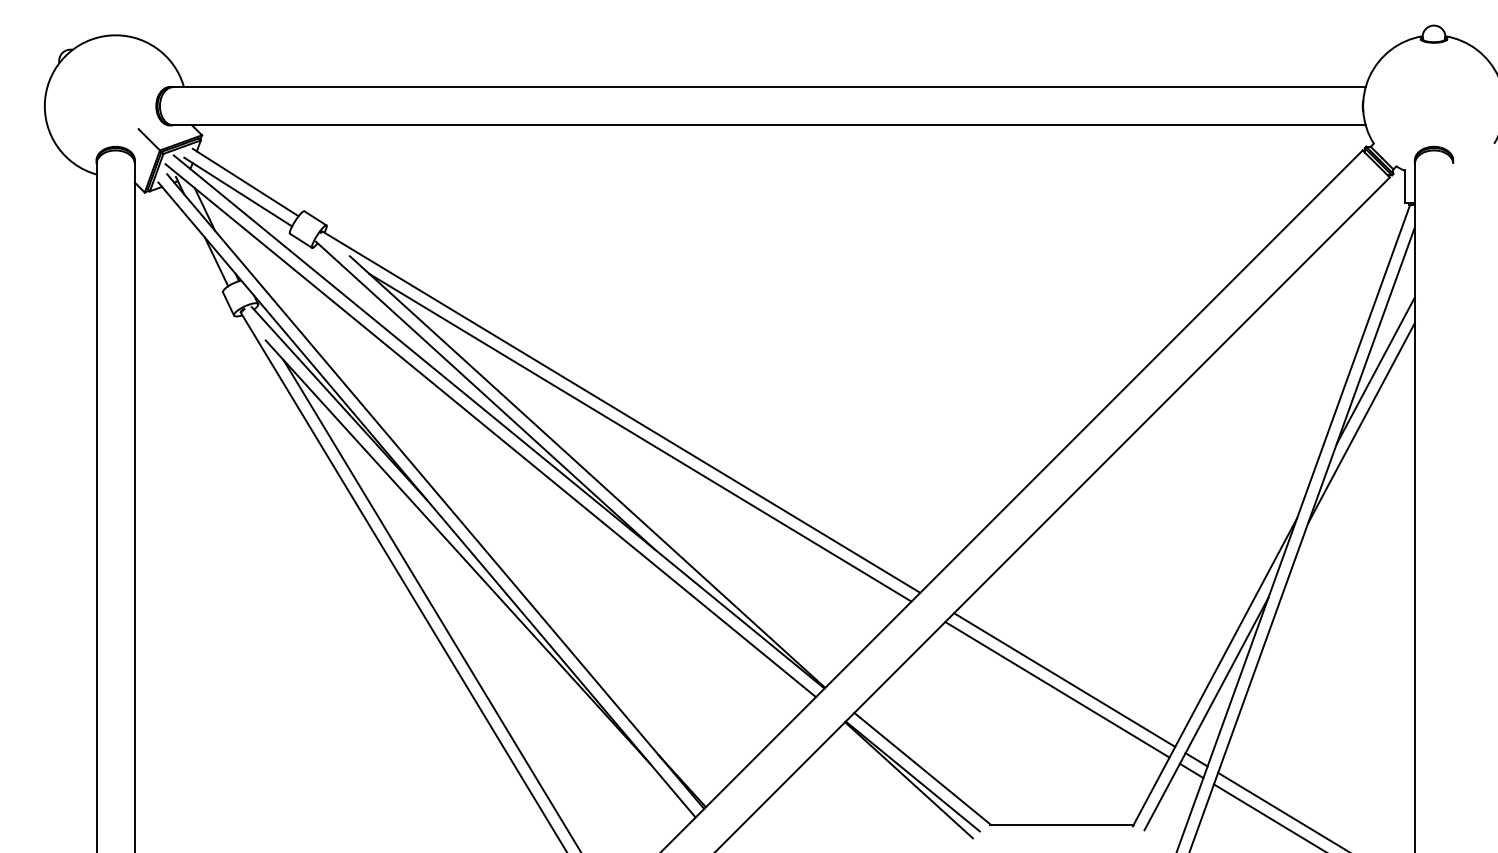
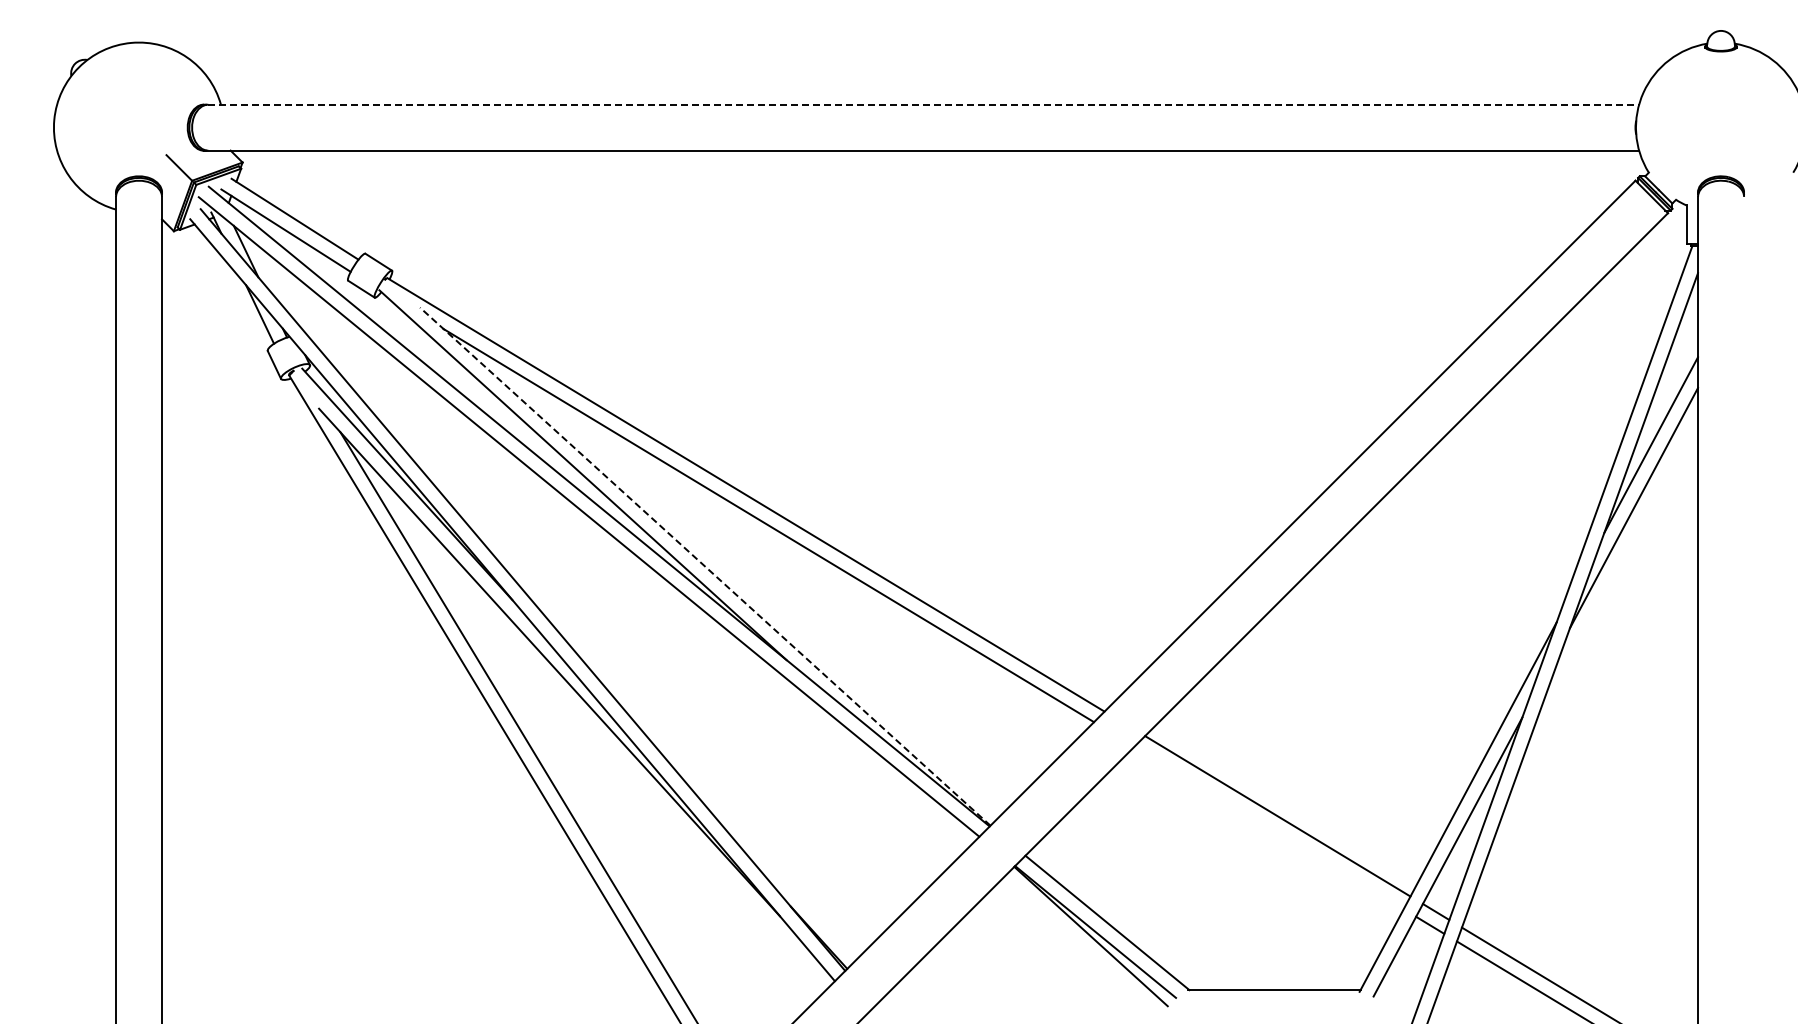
line: (770, 86) -> (924, 104), solid -> dashed
line: (586, 471) -> (704, 566), solid -> dashed
line: (1056, 689) -> (1268, 827), removed

